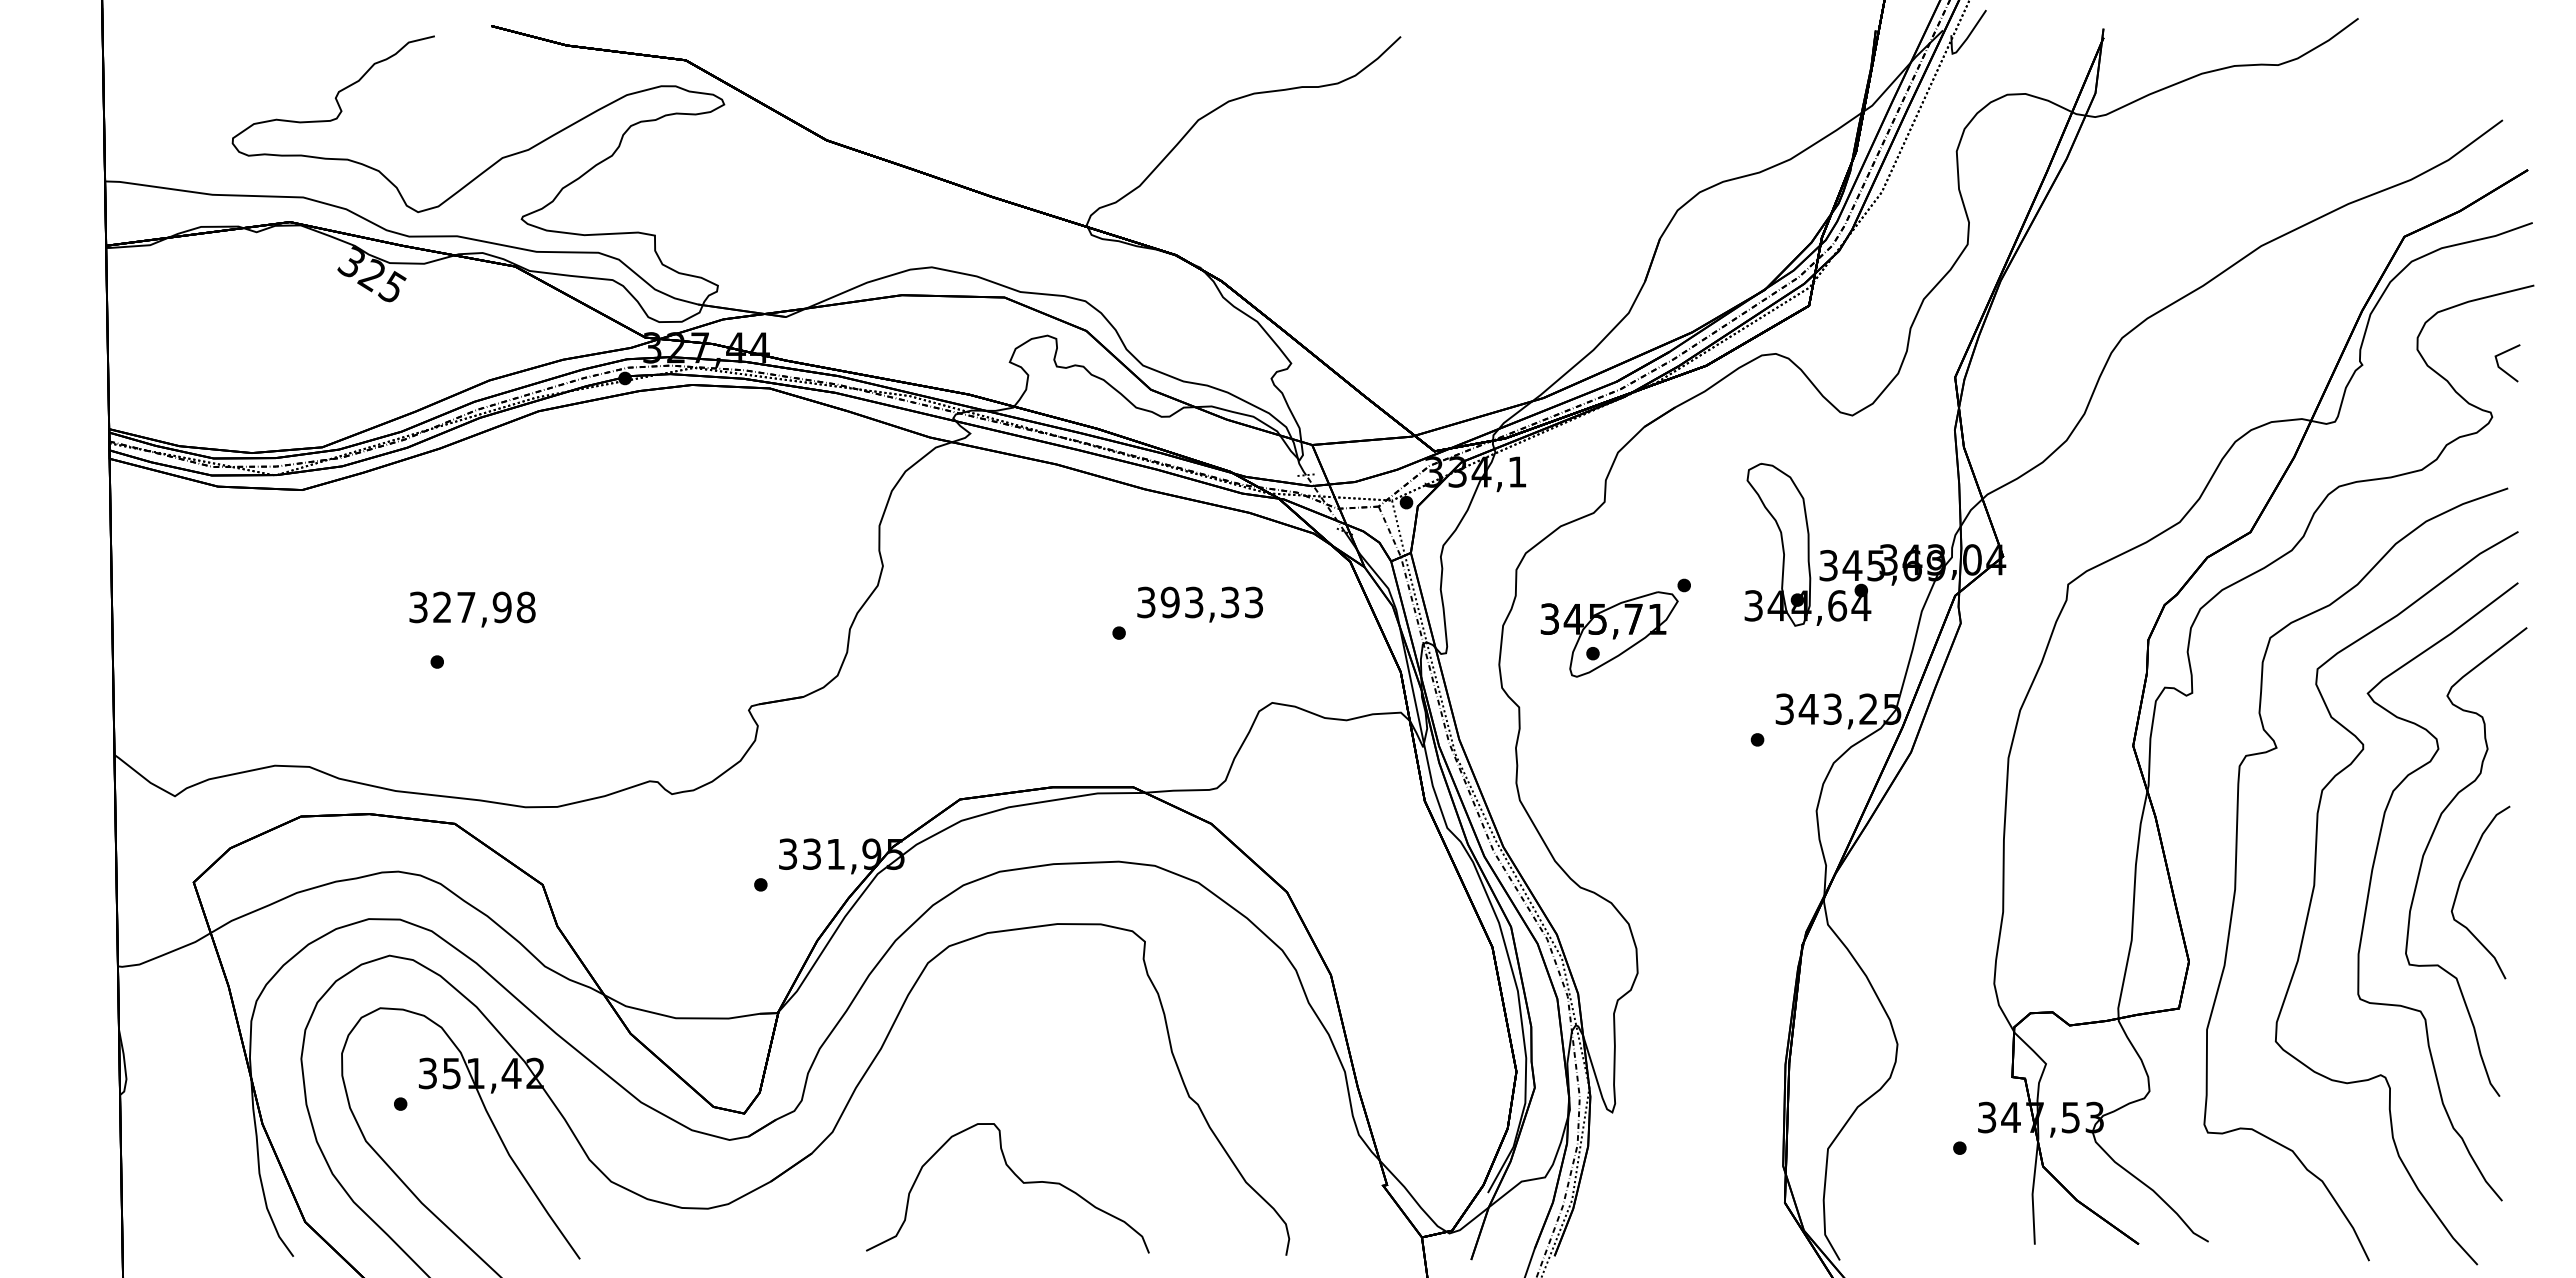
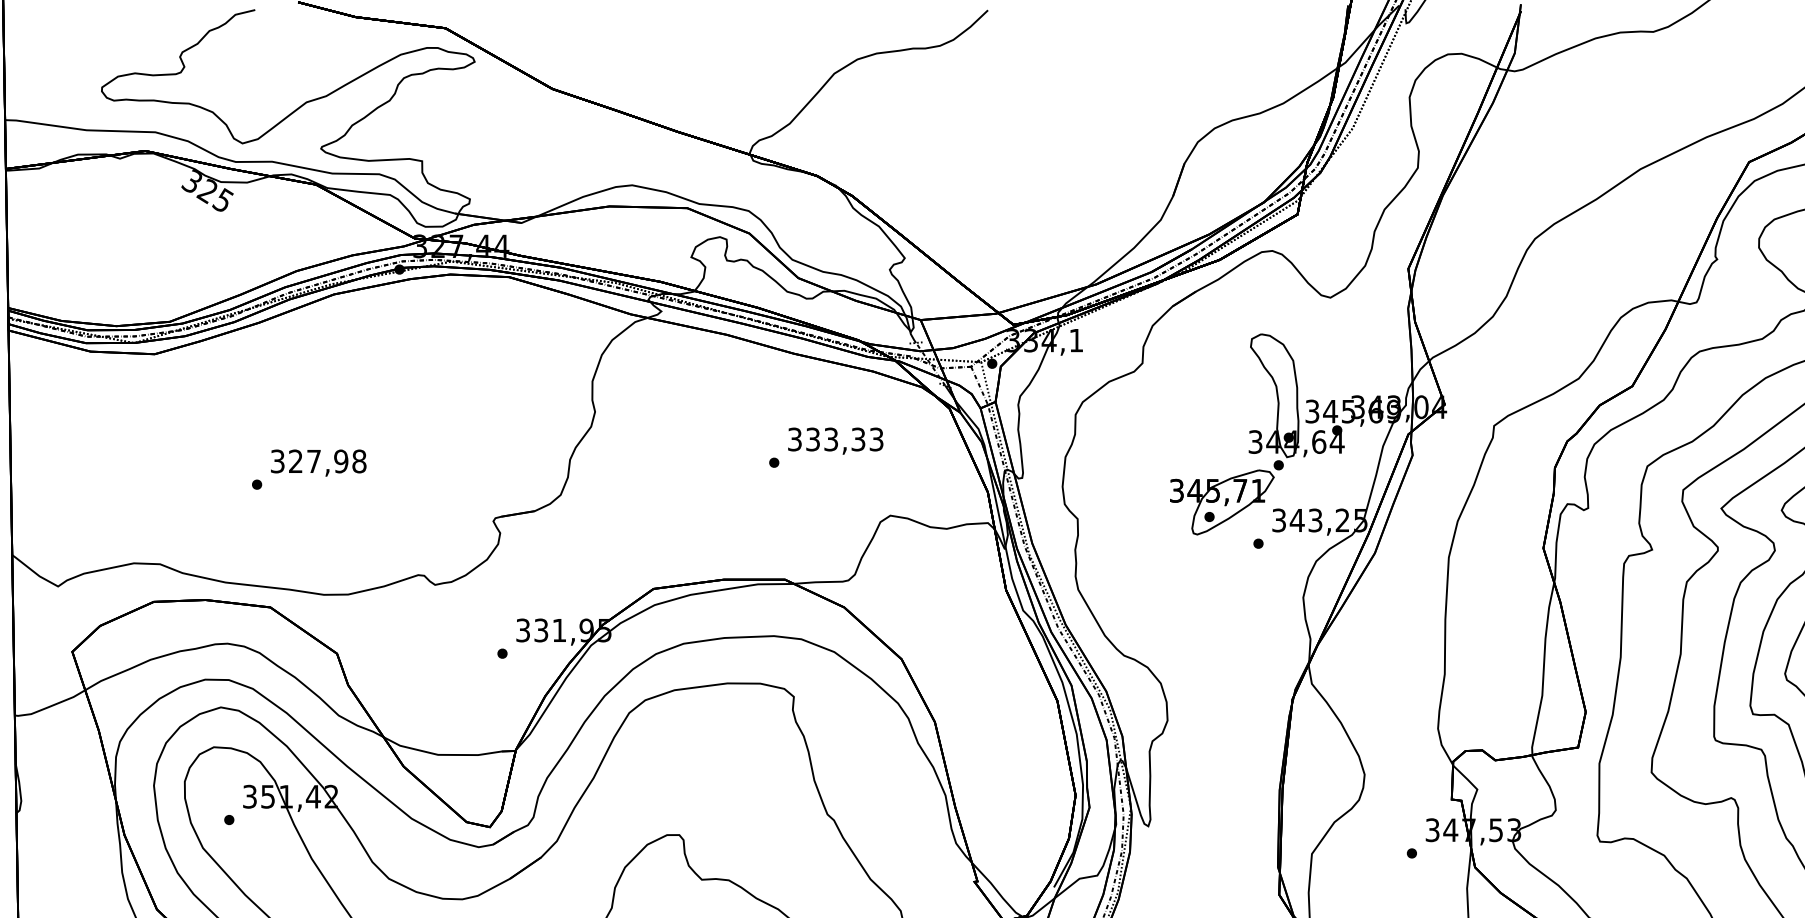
text: (1169, 602) -> (812, 439), 393,33 -> 333,33
text: (472, 609) -> (318, 463), moved
part: (1615, 627) -> (1226, 497), moved

